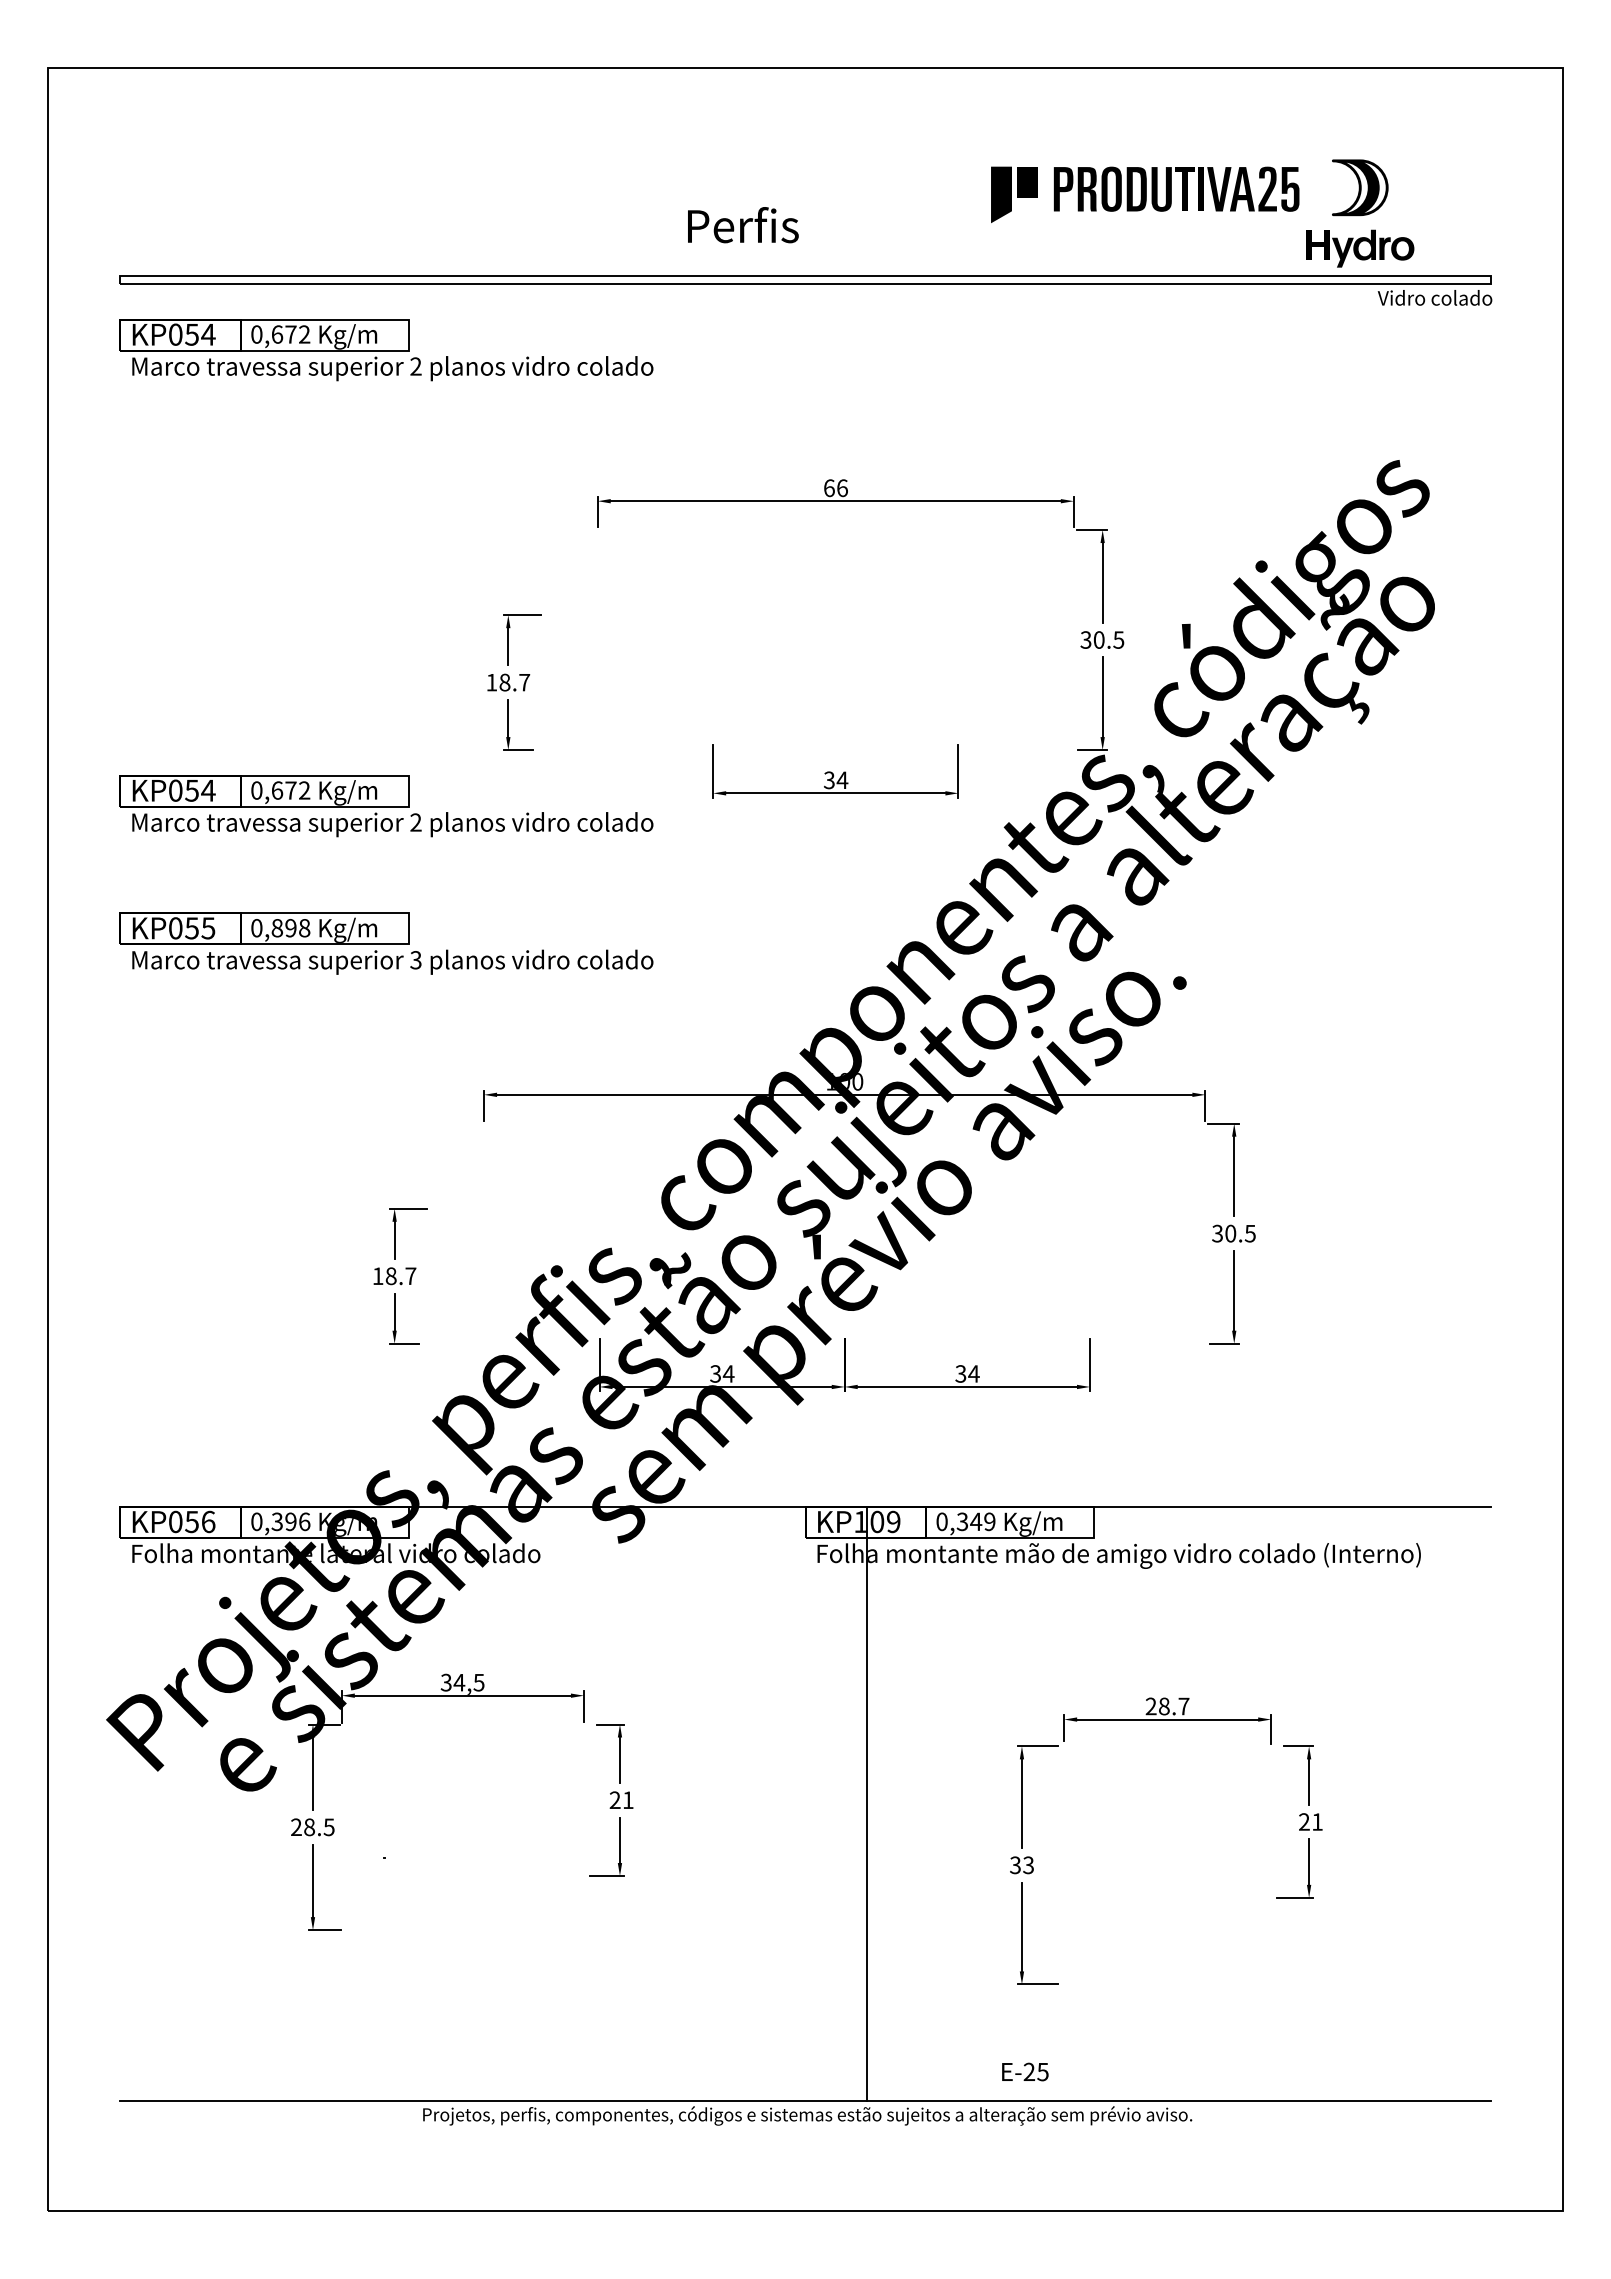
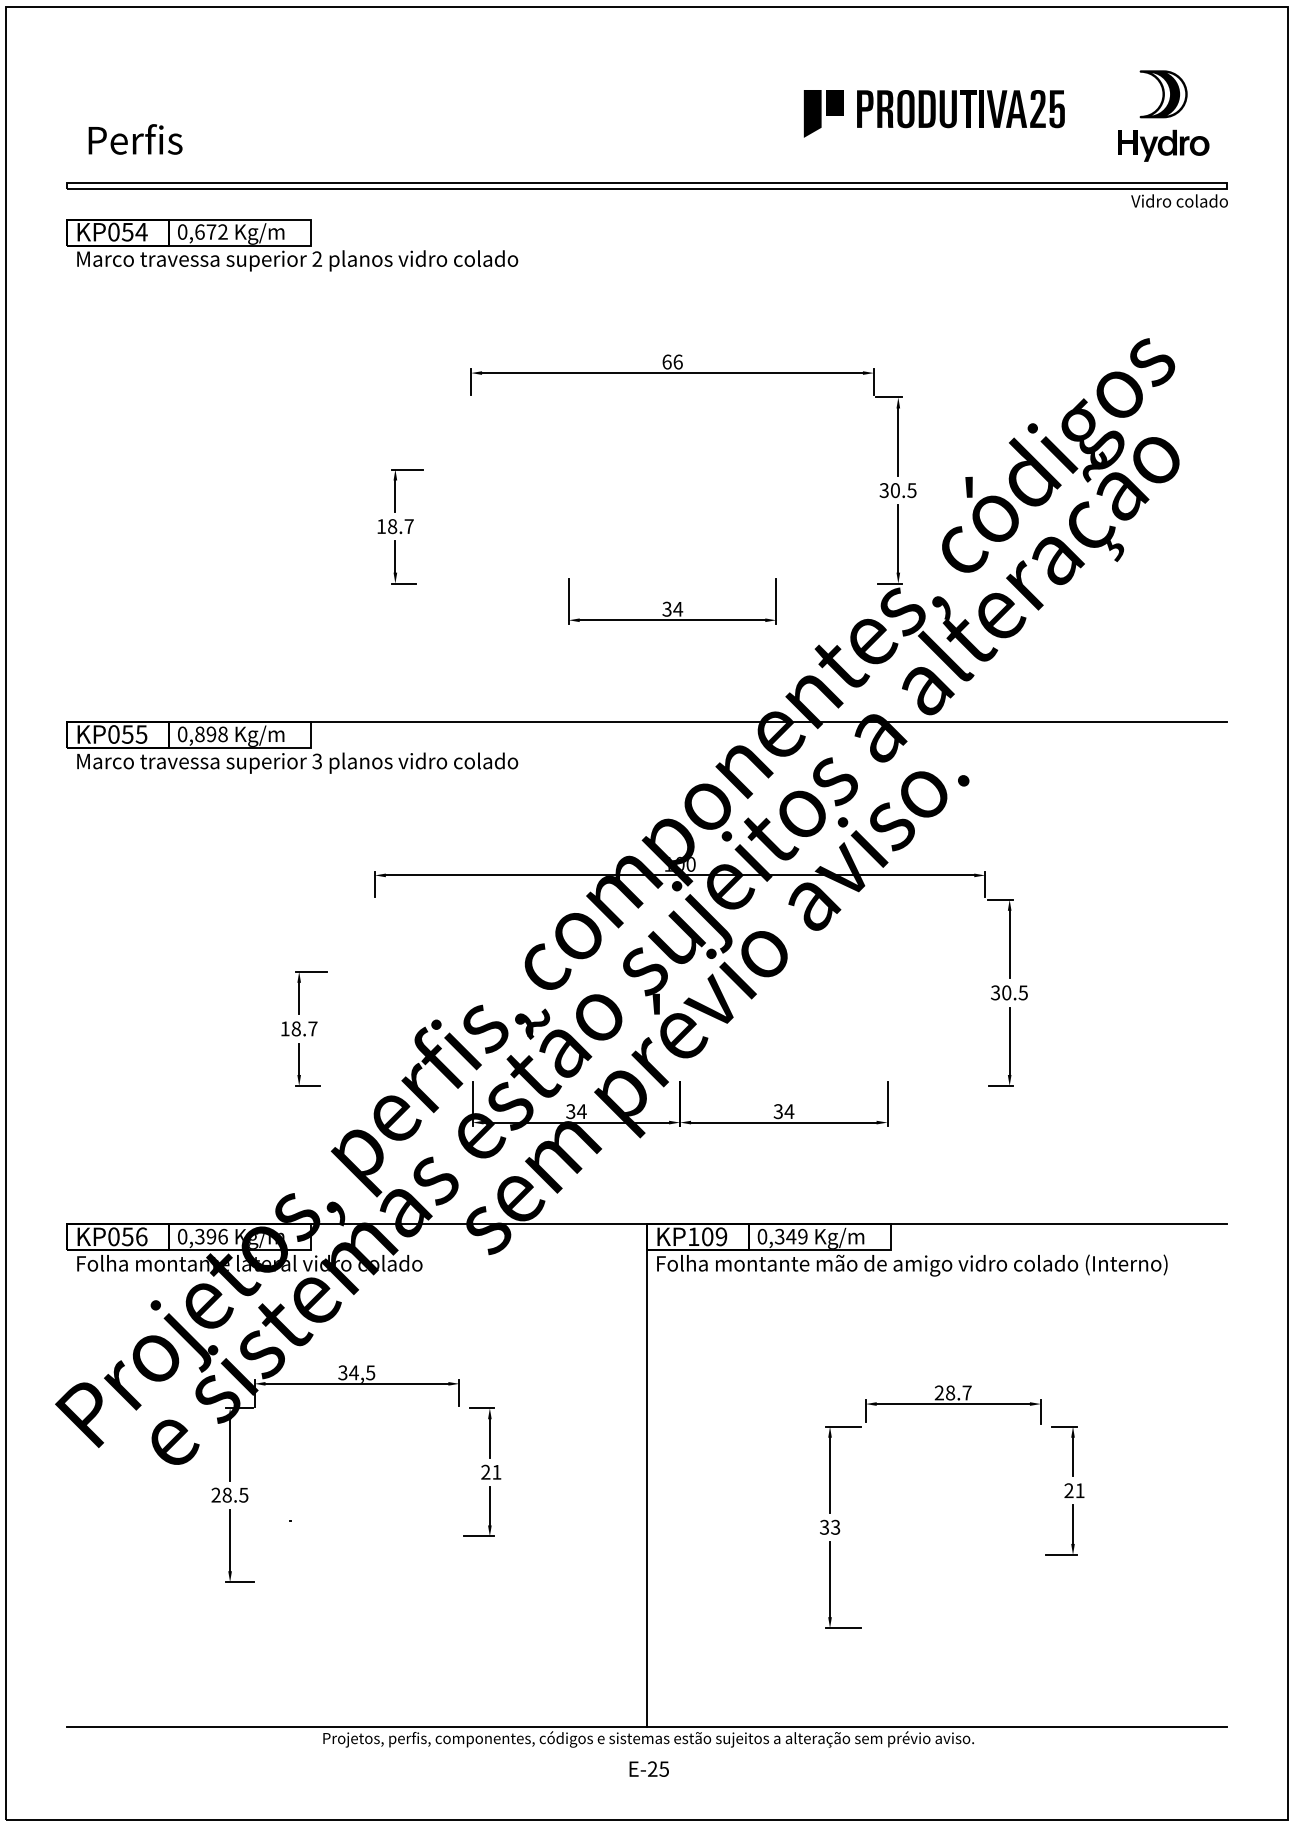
part: (1360, 213) -> (1163, 116), moved
text: (743, 225) -> (135, 139), moved
part: (386, 806) -> (292, 631), removed
line: (805, 913) -> (646, 721), added
line: (866, 1803) -> (646, 1475), moved
text: (1025, 2071) -> (649, 1768), moved

